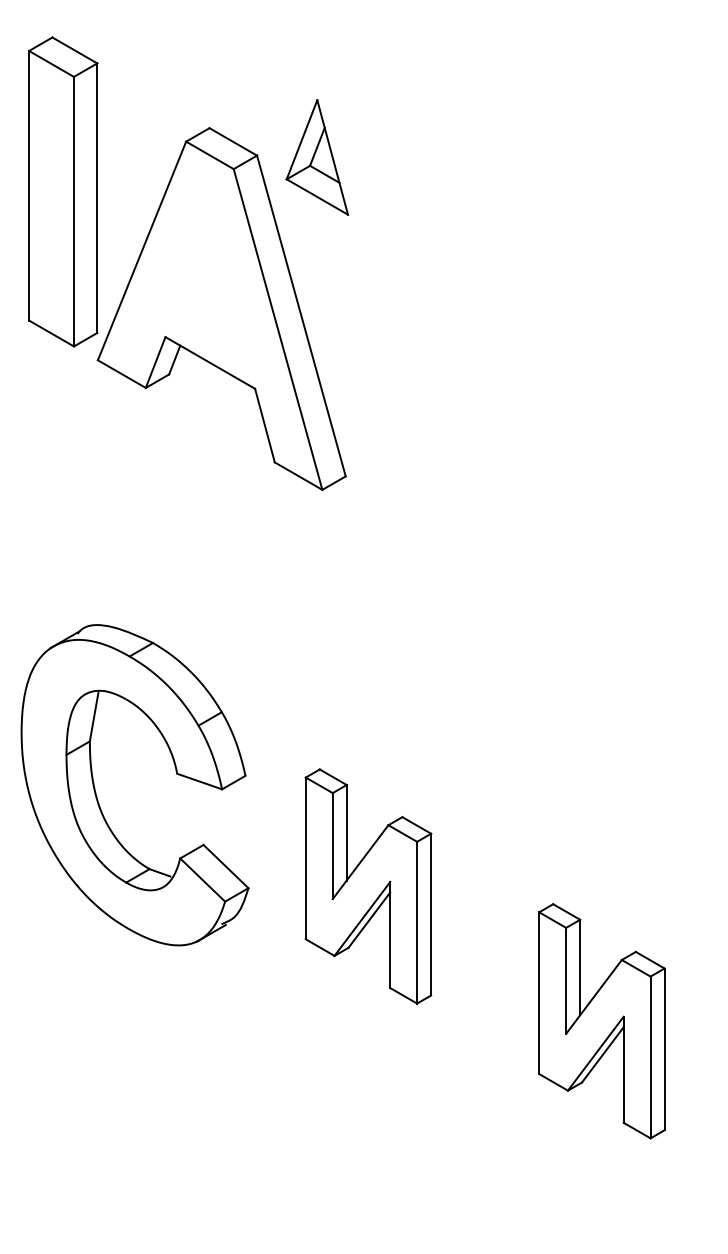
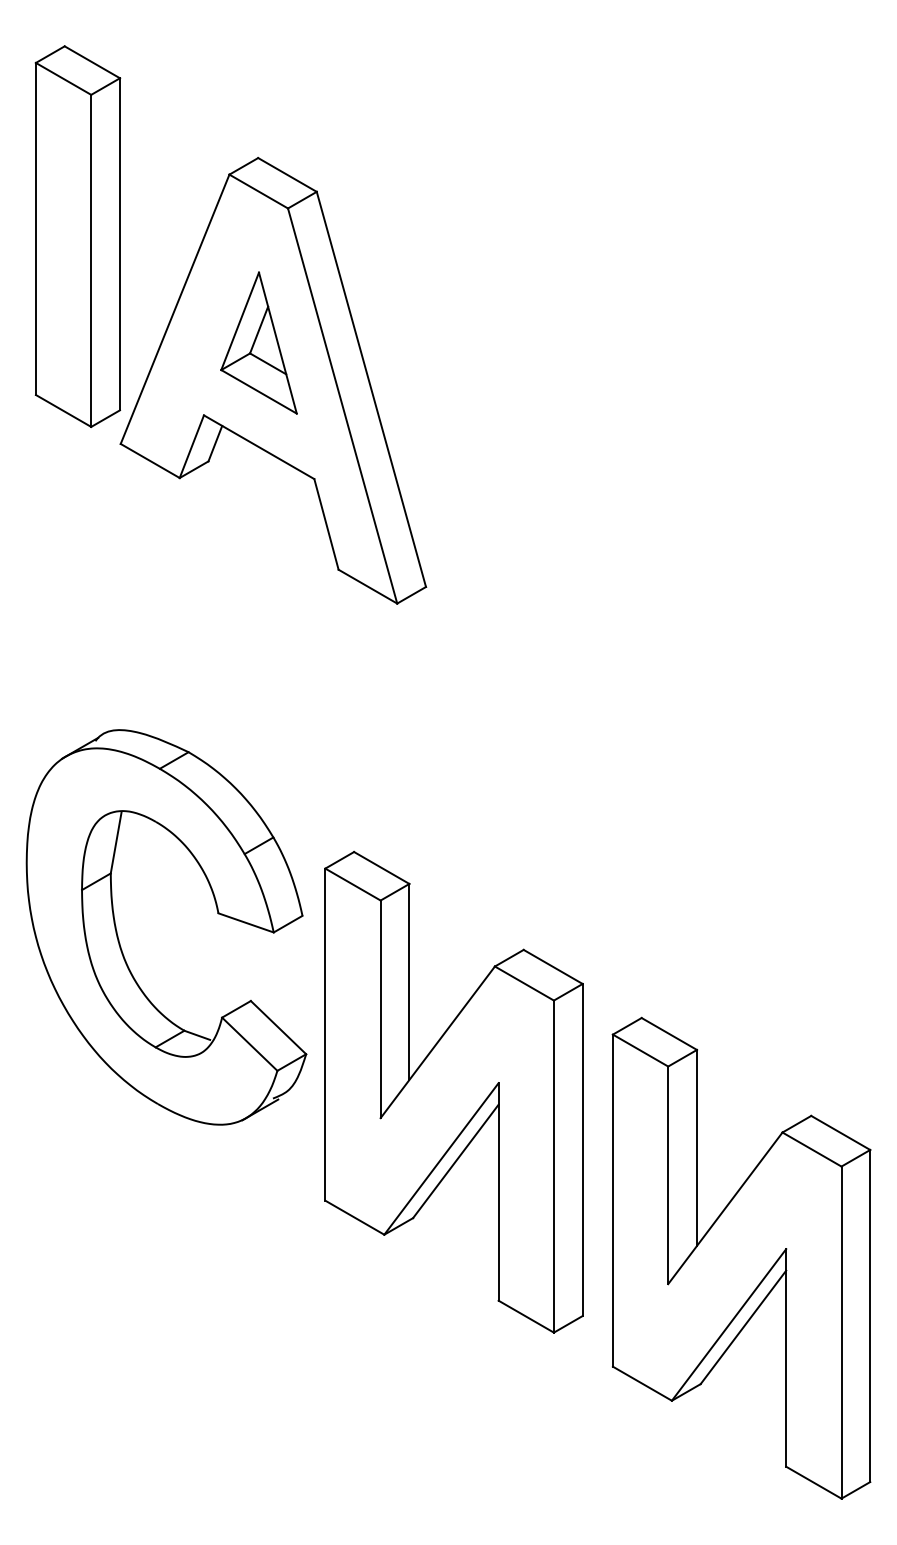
part: (316, 156) -> (258, 342), moved
part: (96, 795) -> (119, 939), moved
part: (368, 885) -> (453, 1091), size x1.67
part: (601, 1020) -> (741, 1257), size x1.67

